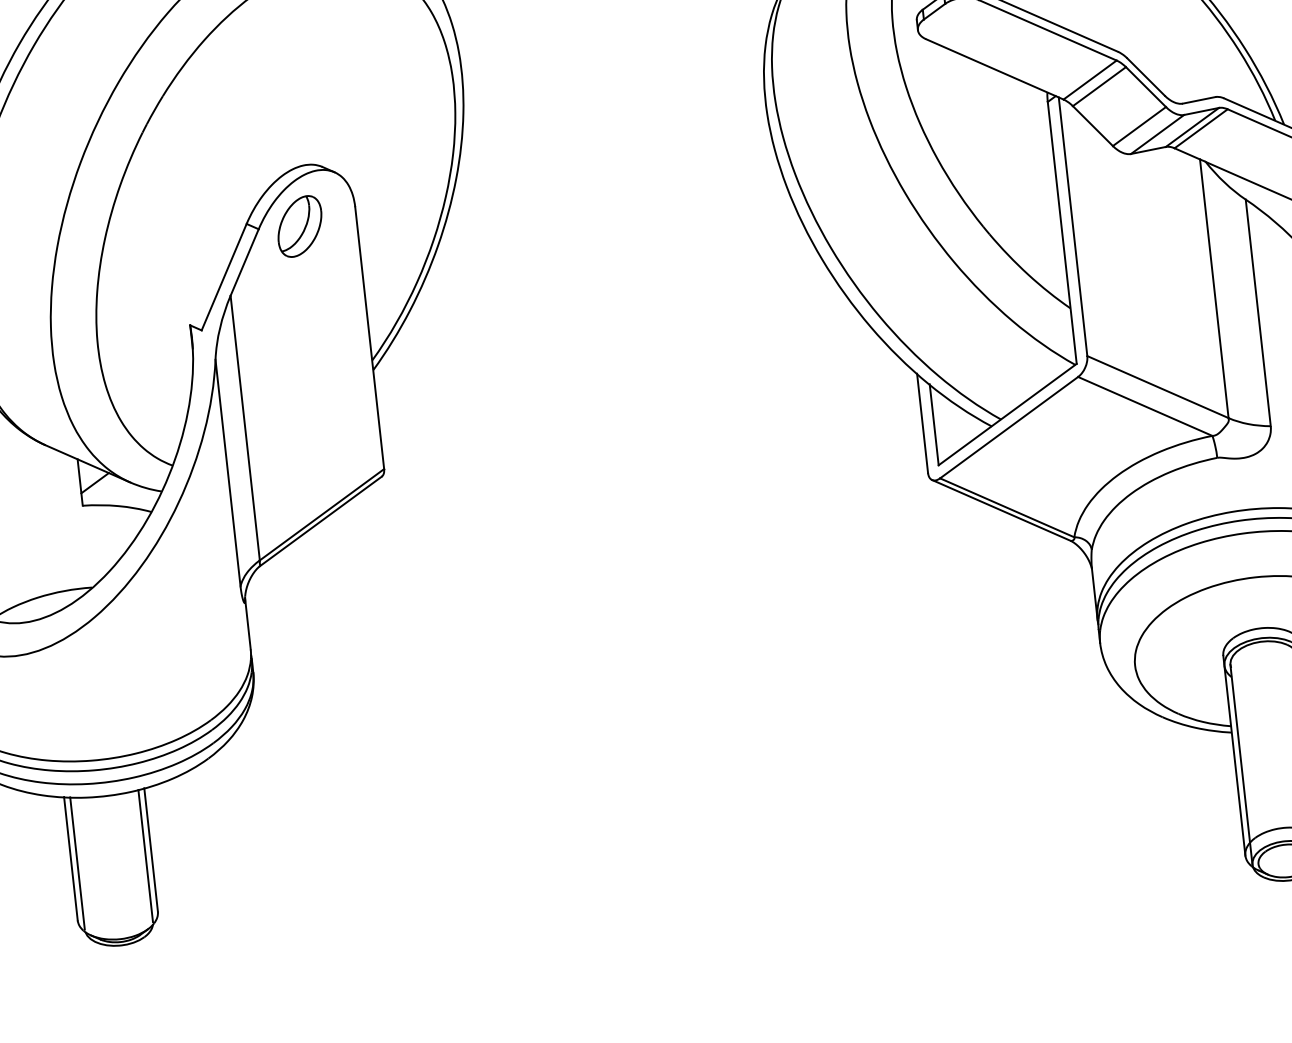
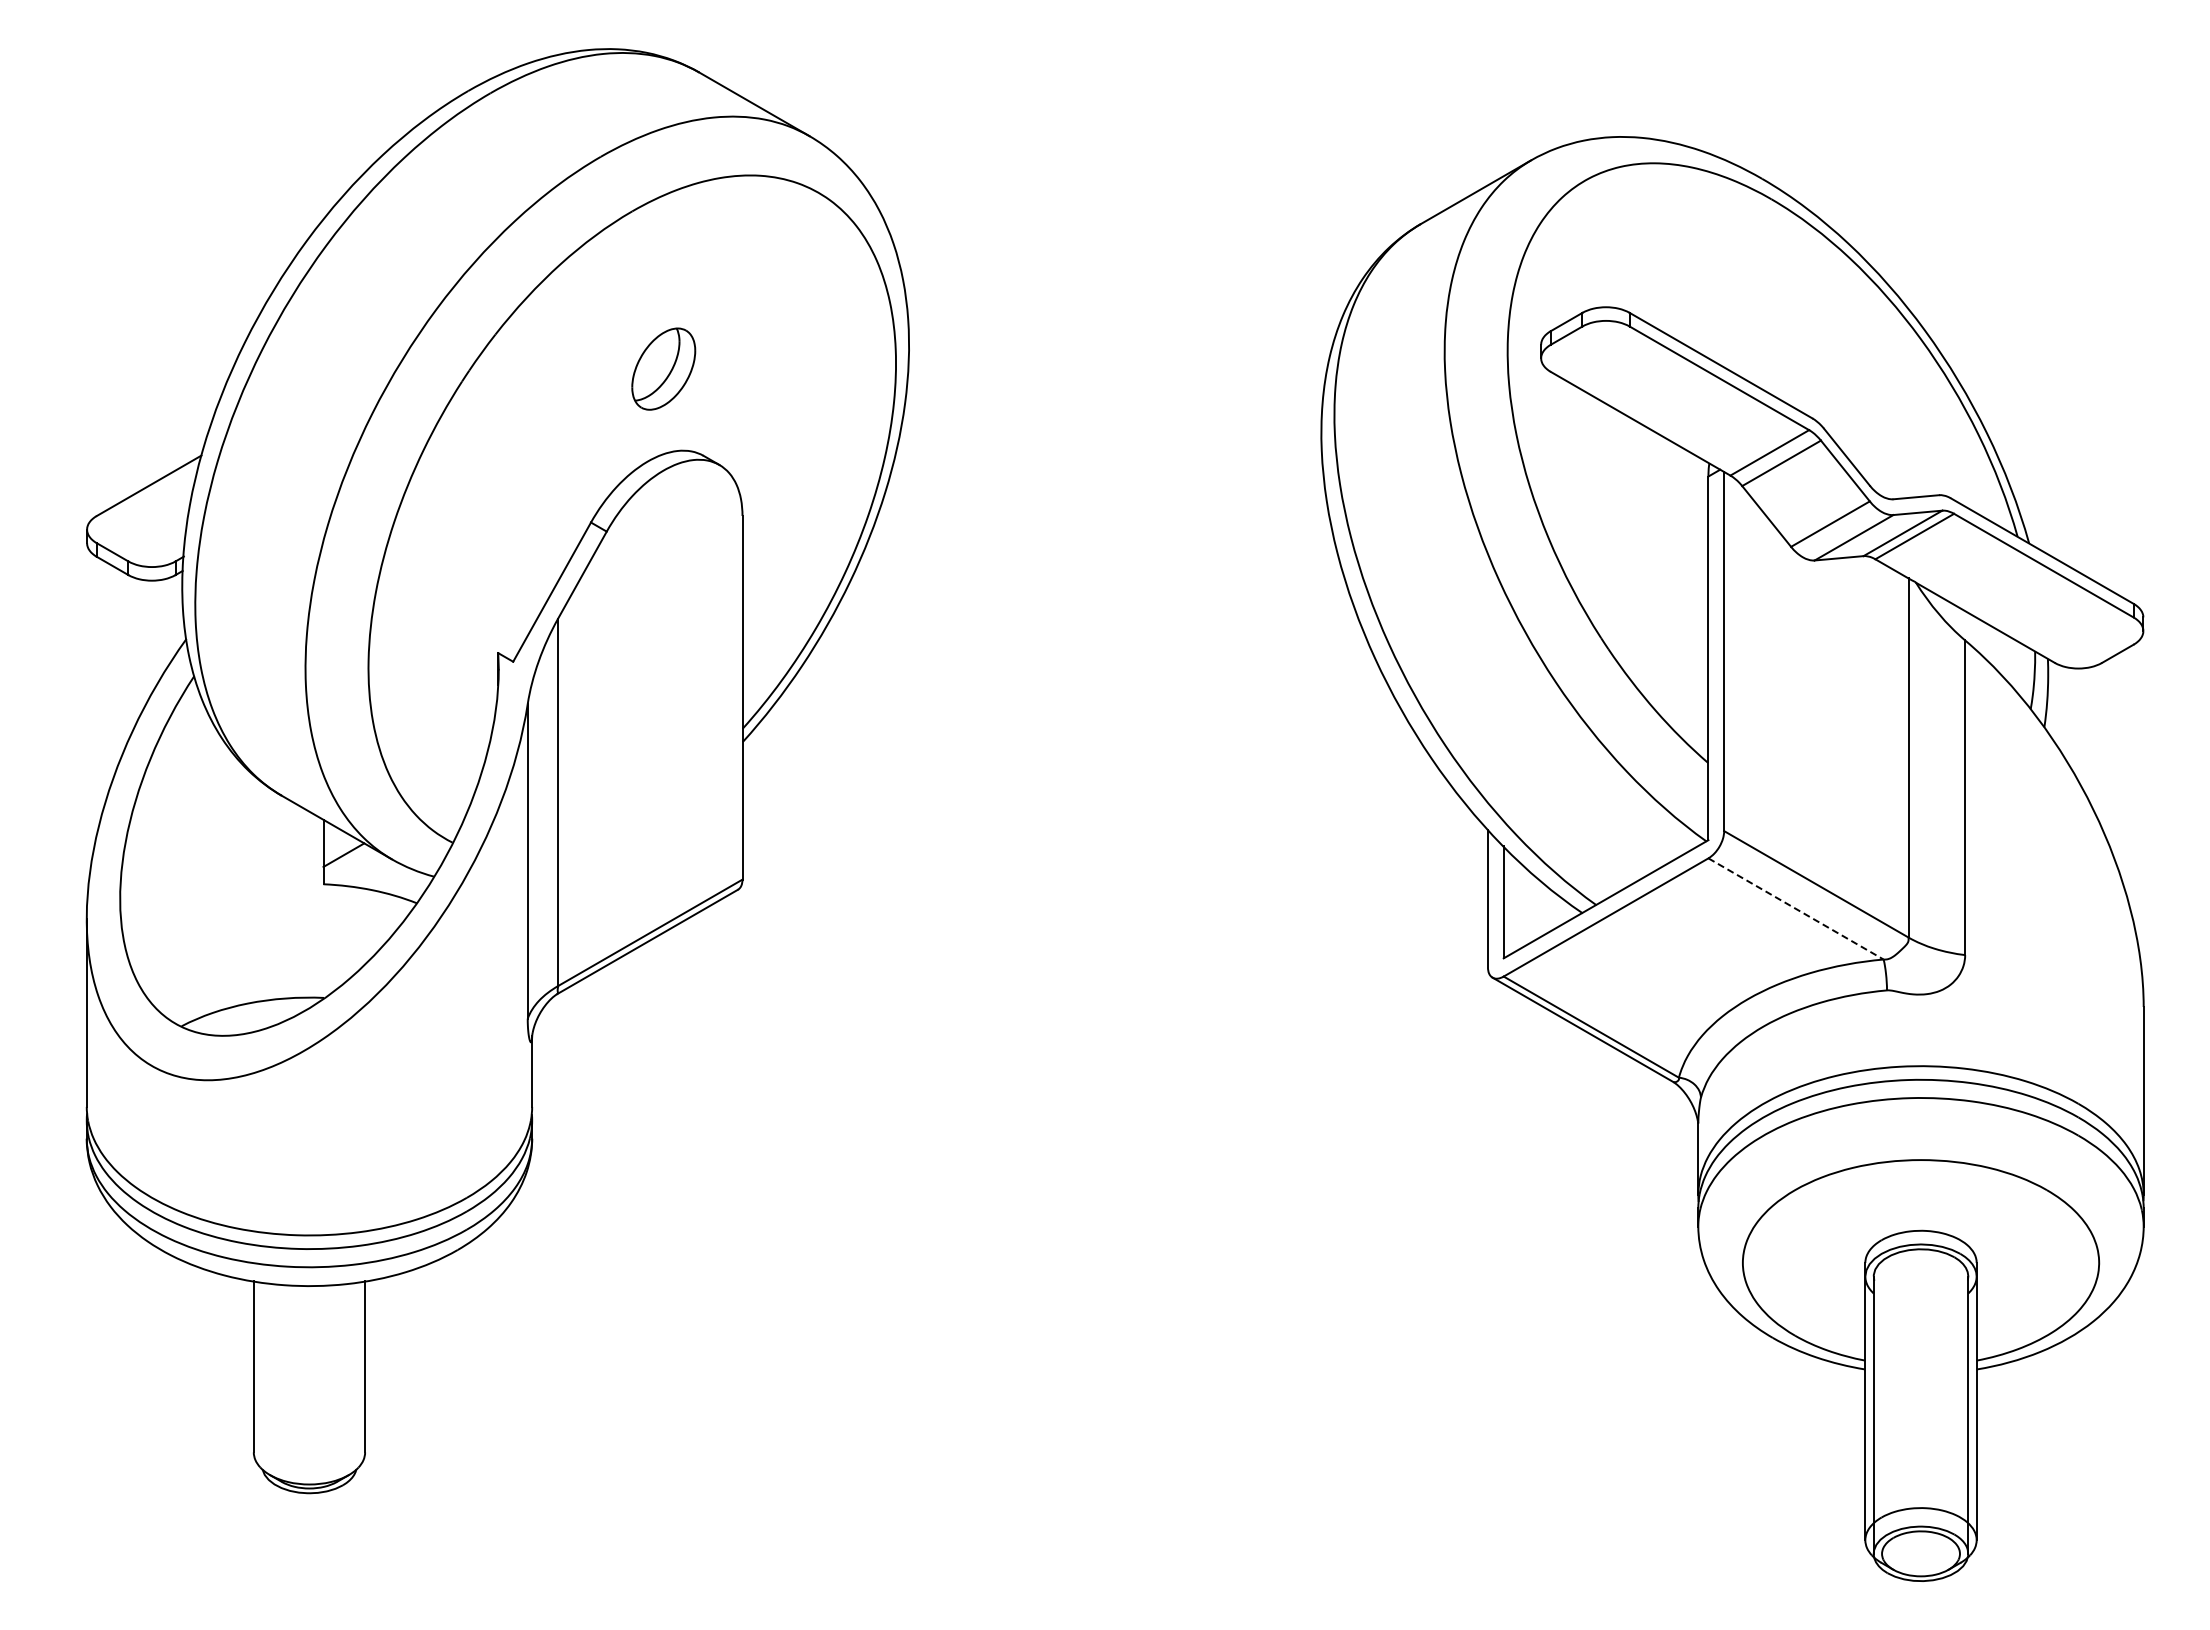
part: (299, 226) -> (663, 368), moved
line: (1145, 406) -> (1796, 909), solid -> dashed
line: (145, 856) -> (356, 1374), removed
line: (77, 863) -> (262, 1374), removed

